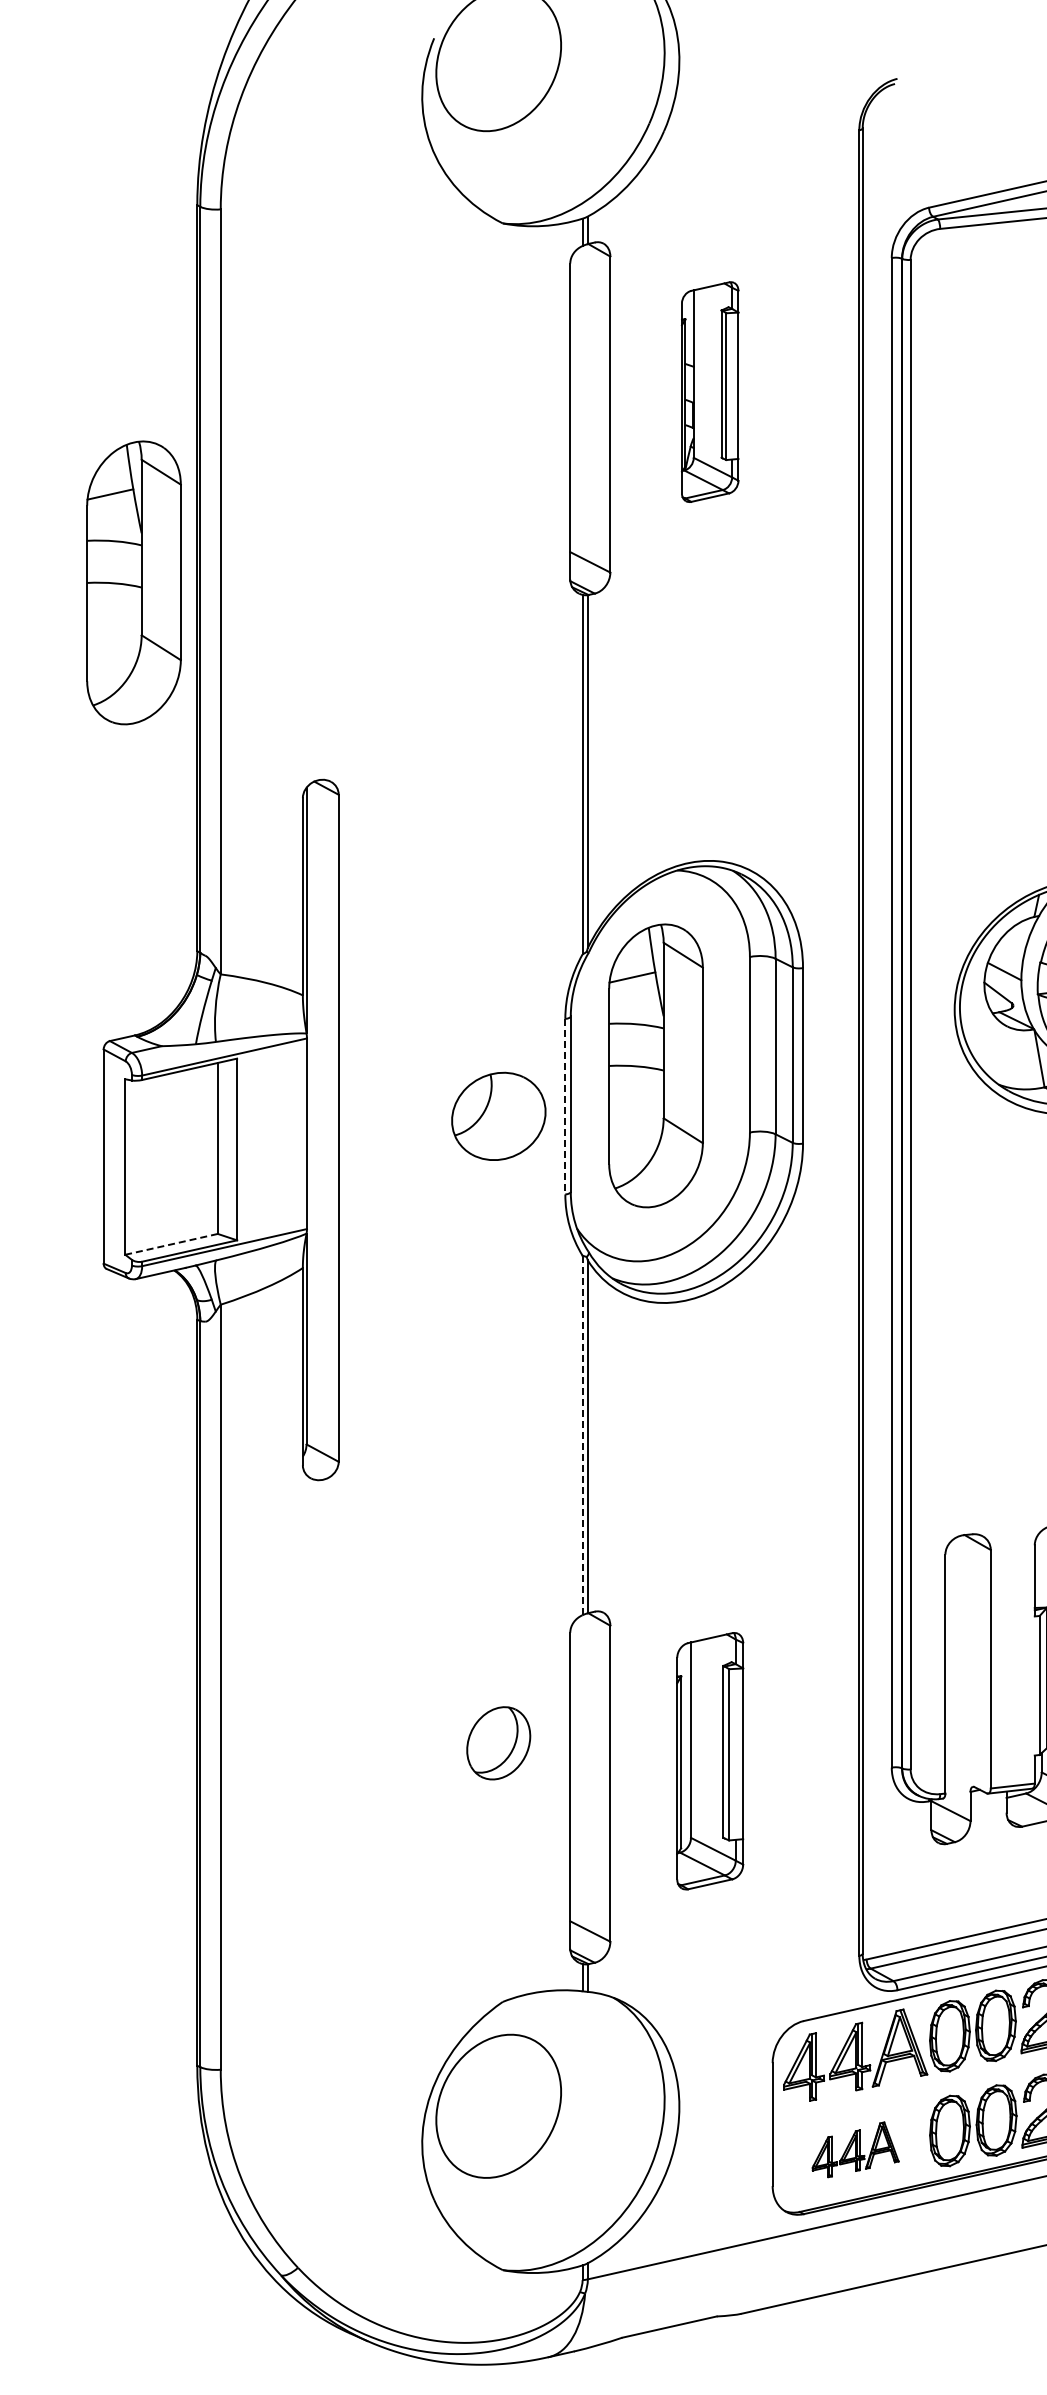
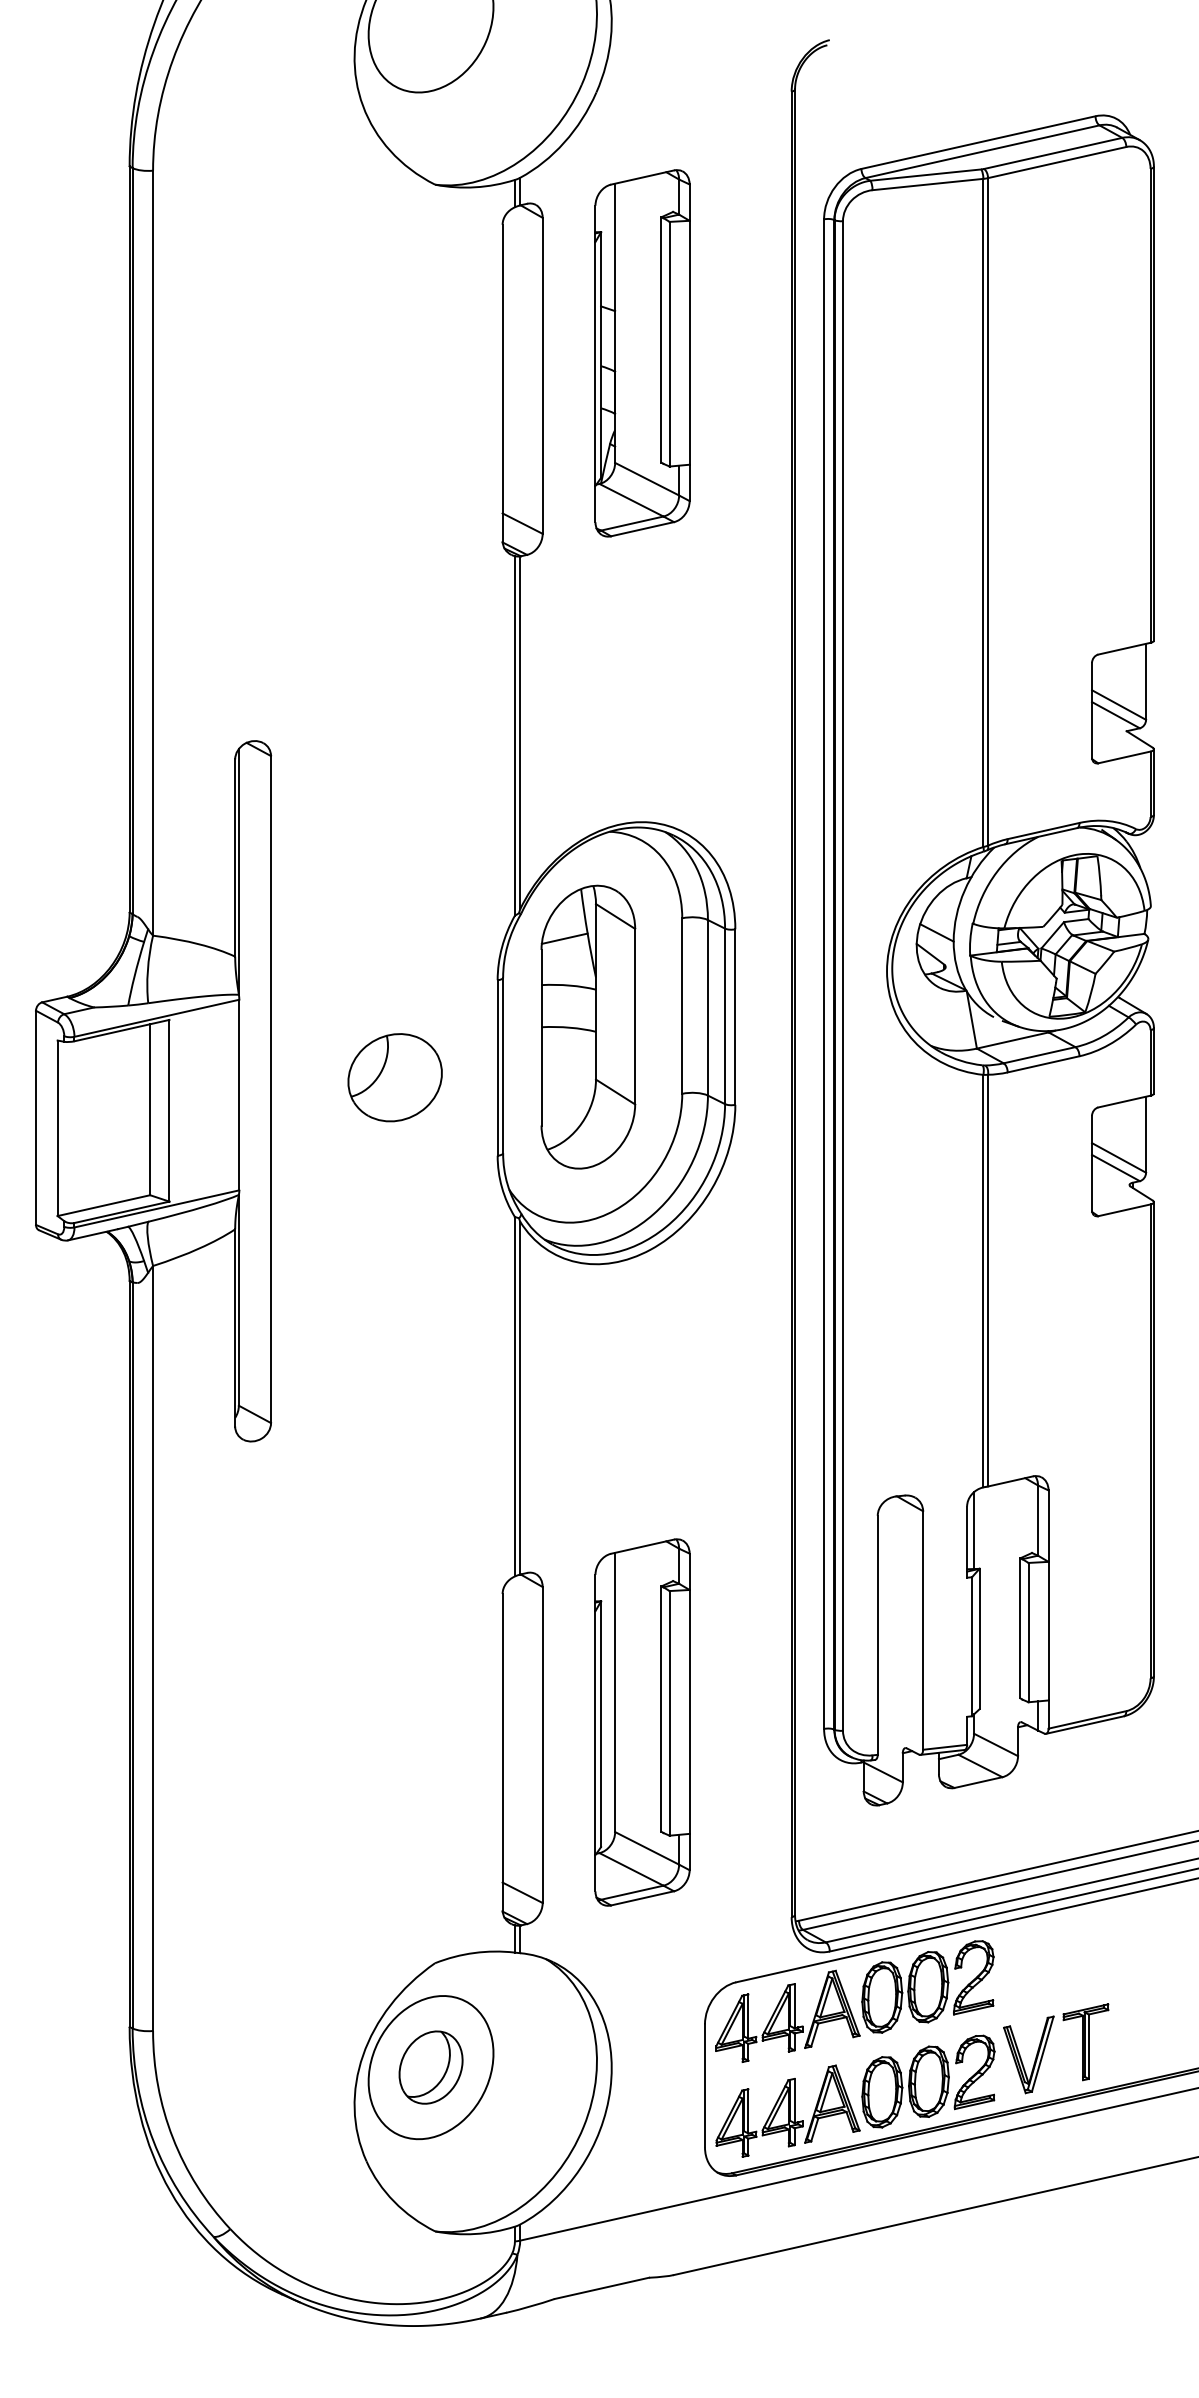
part: (710, 392) -> (642, 353), size x1.67
part: (134, 582) -> (66, 543), removed
line: (565, 1106) -> (497, 1067), dashed -> solid
part: (498, 1116) -> (394, 1077), moved
line: (171, 1244) -> (103, 1205), dashed -> solid
line: (582, 1435) -> (514, 1396), dashed -> solid
line: (1042, 1569) -> (974, 1530), added
part: (498, 1743) -> (430, 2067), moved
part: (710, 1761) -> (642, 1722), size x1.43
part: (855, 2149) -> (787, 2110), size x1.67

